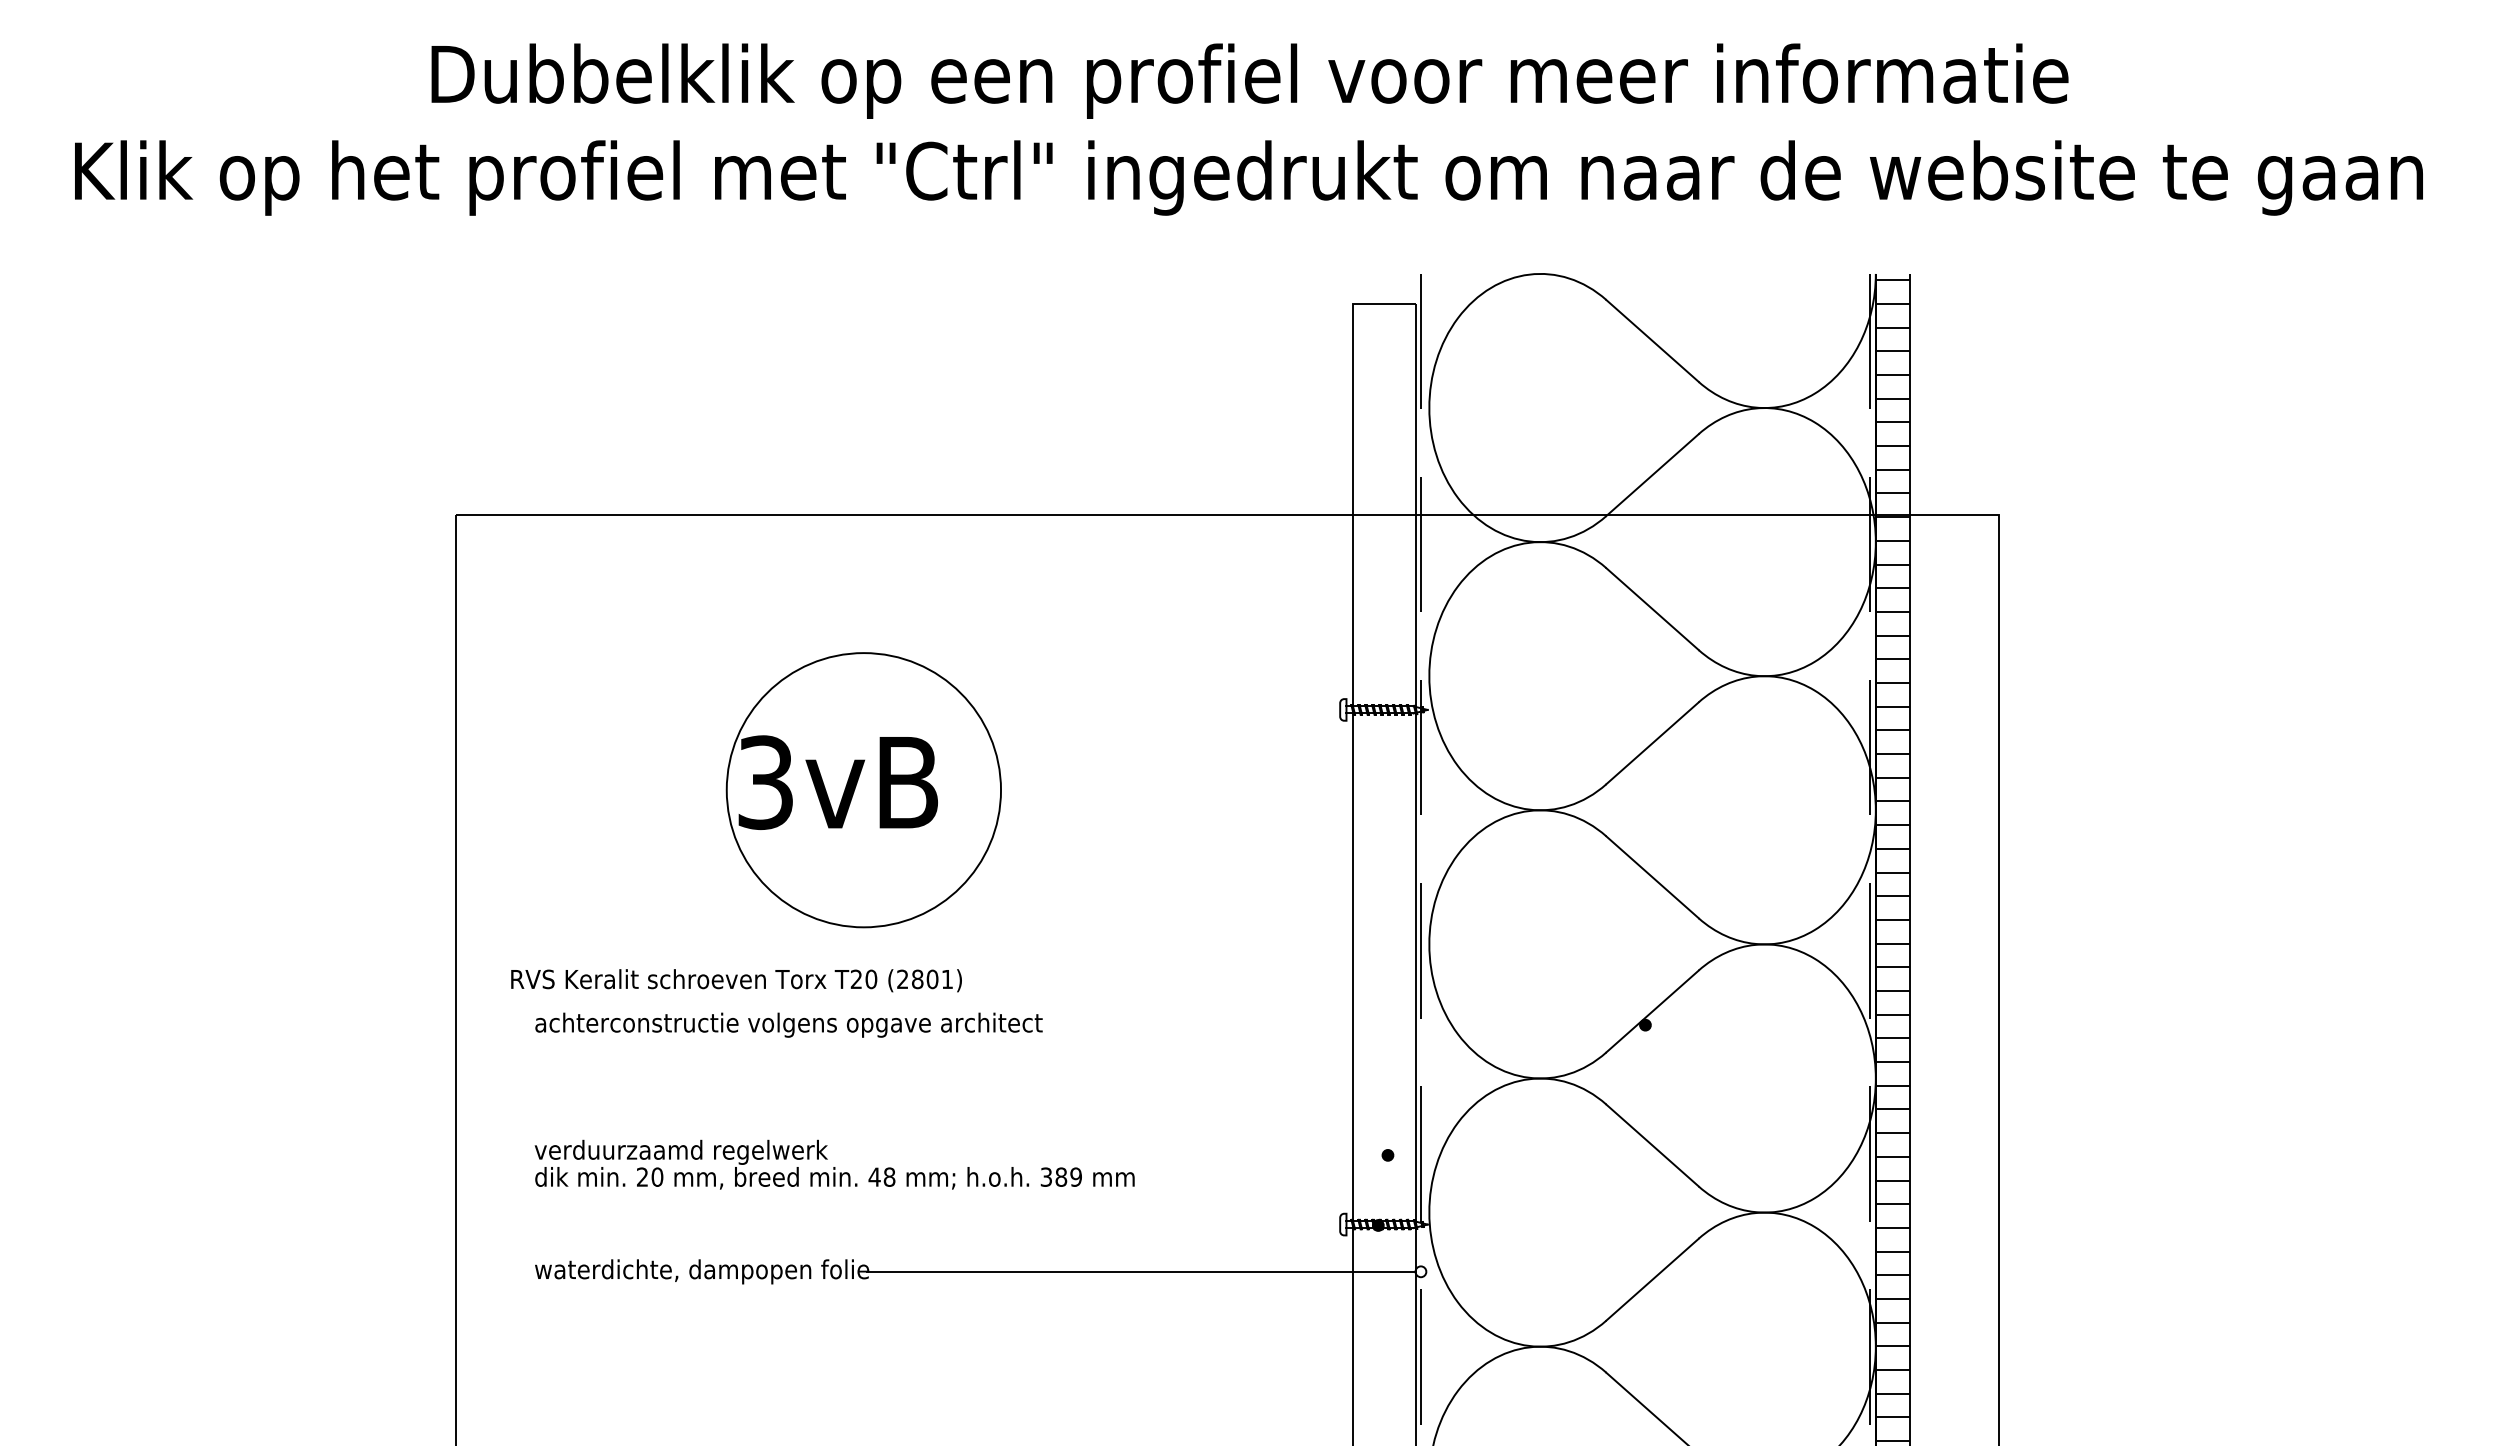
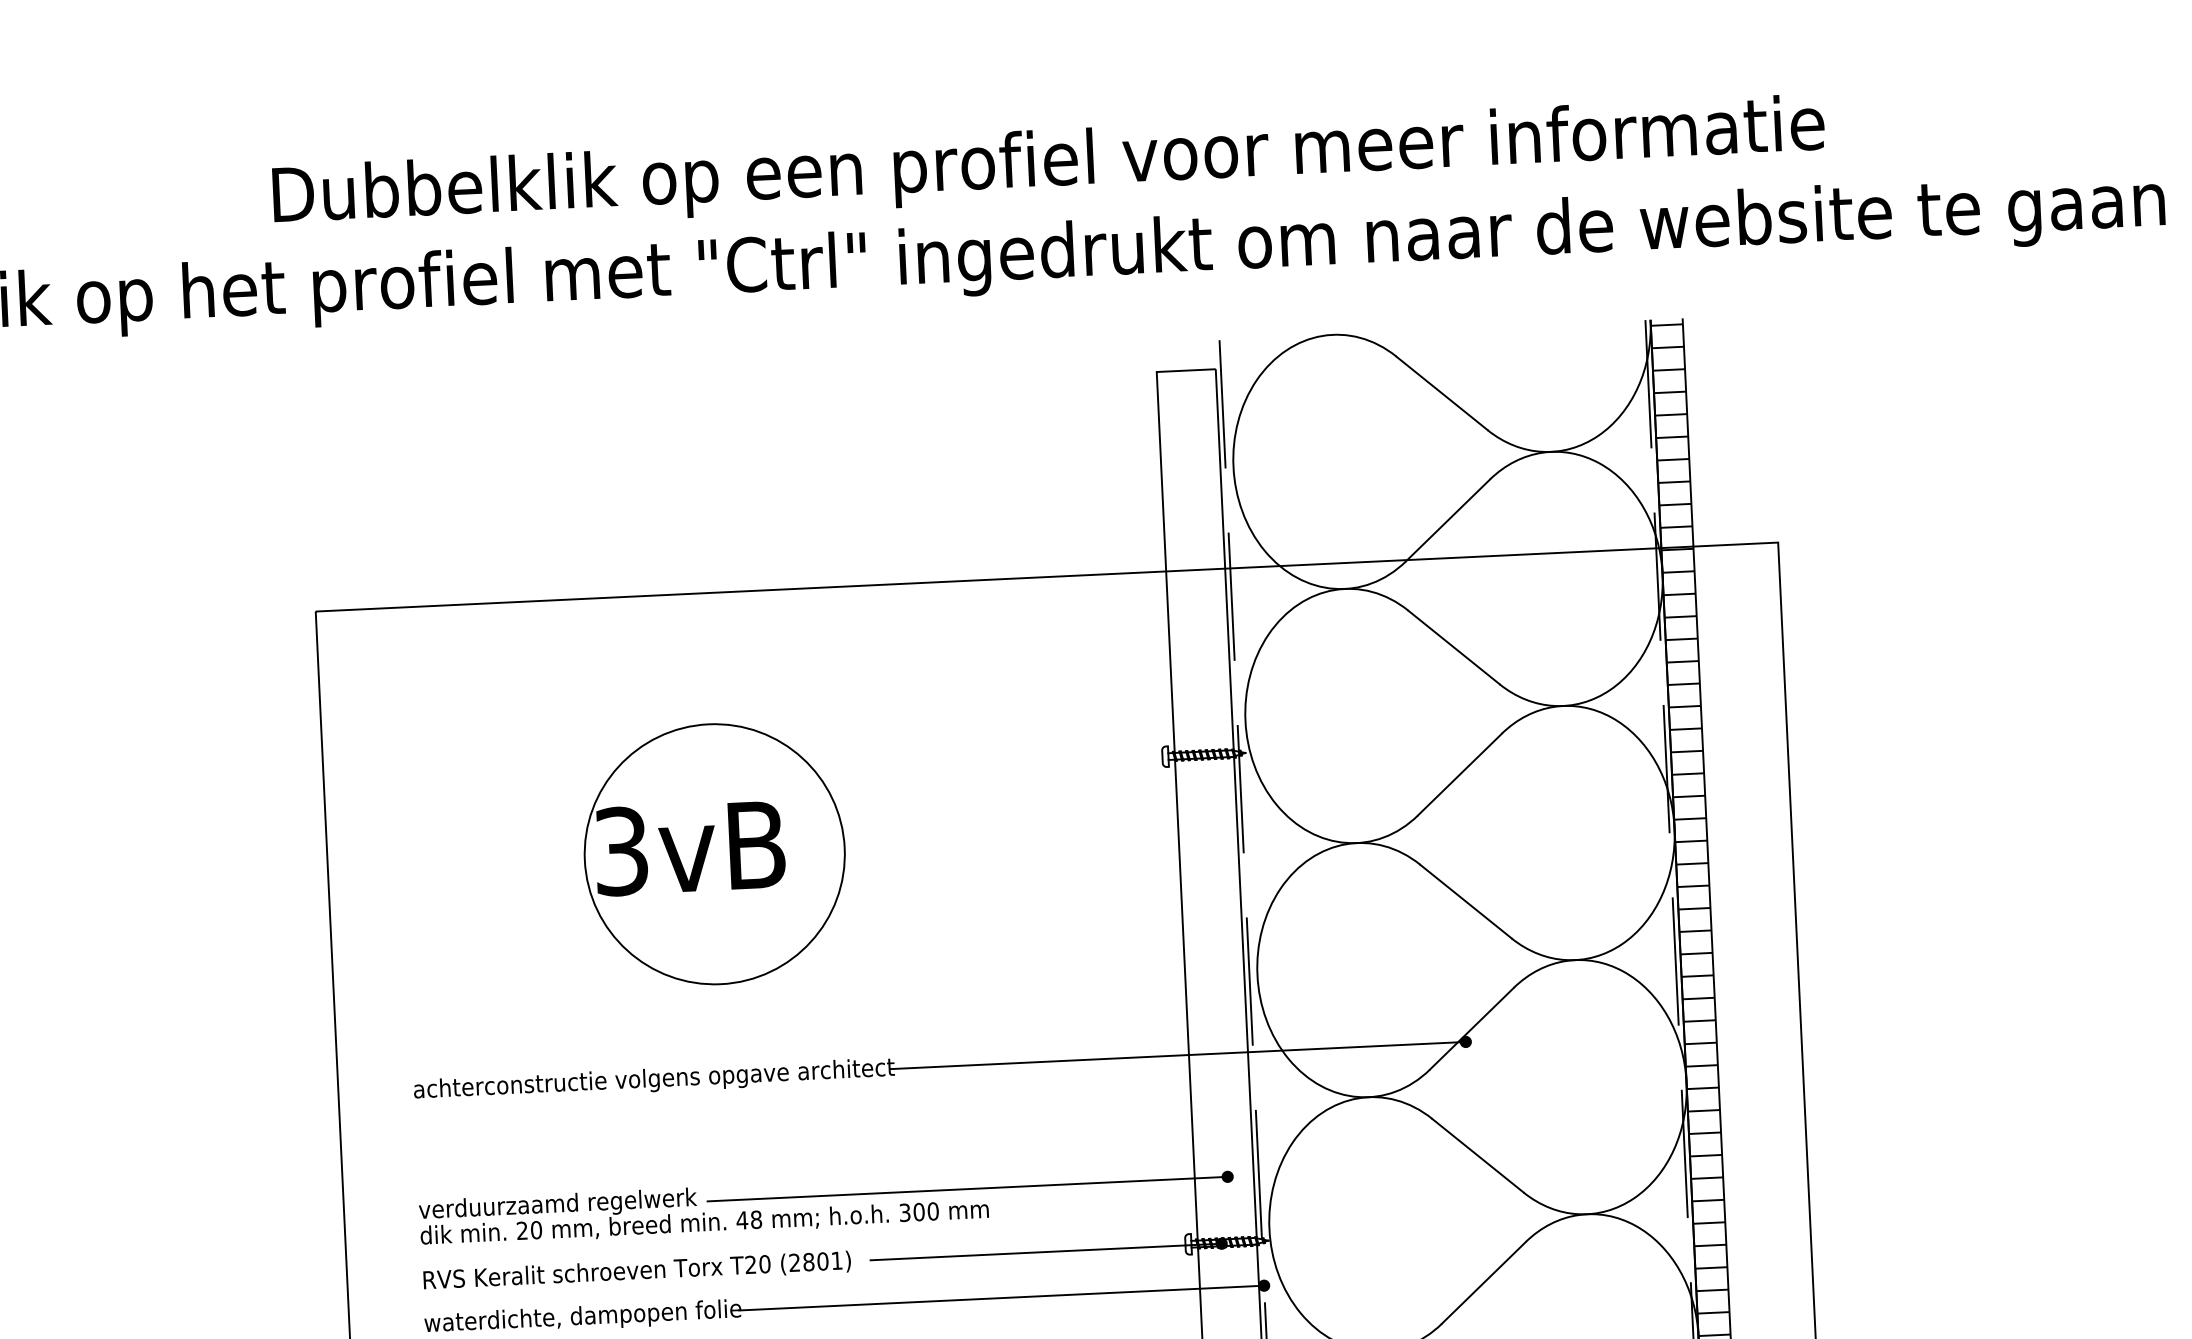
text: (736, 980) -> (637, 1271), moved
line: (1341, 1025) -> (1177, 1055), added
line: (1113, 1155) -> (967, 1189), added
text: (1068, 1176) -> (925, 1211), 389 -> 300
line: (1192, 1225) -> (1045, 1252), added
fill: (1420, 1271) -> (1263, 1285), added

